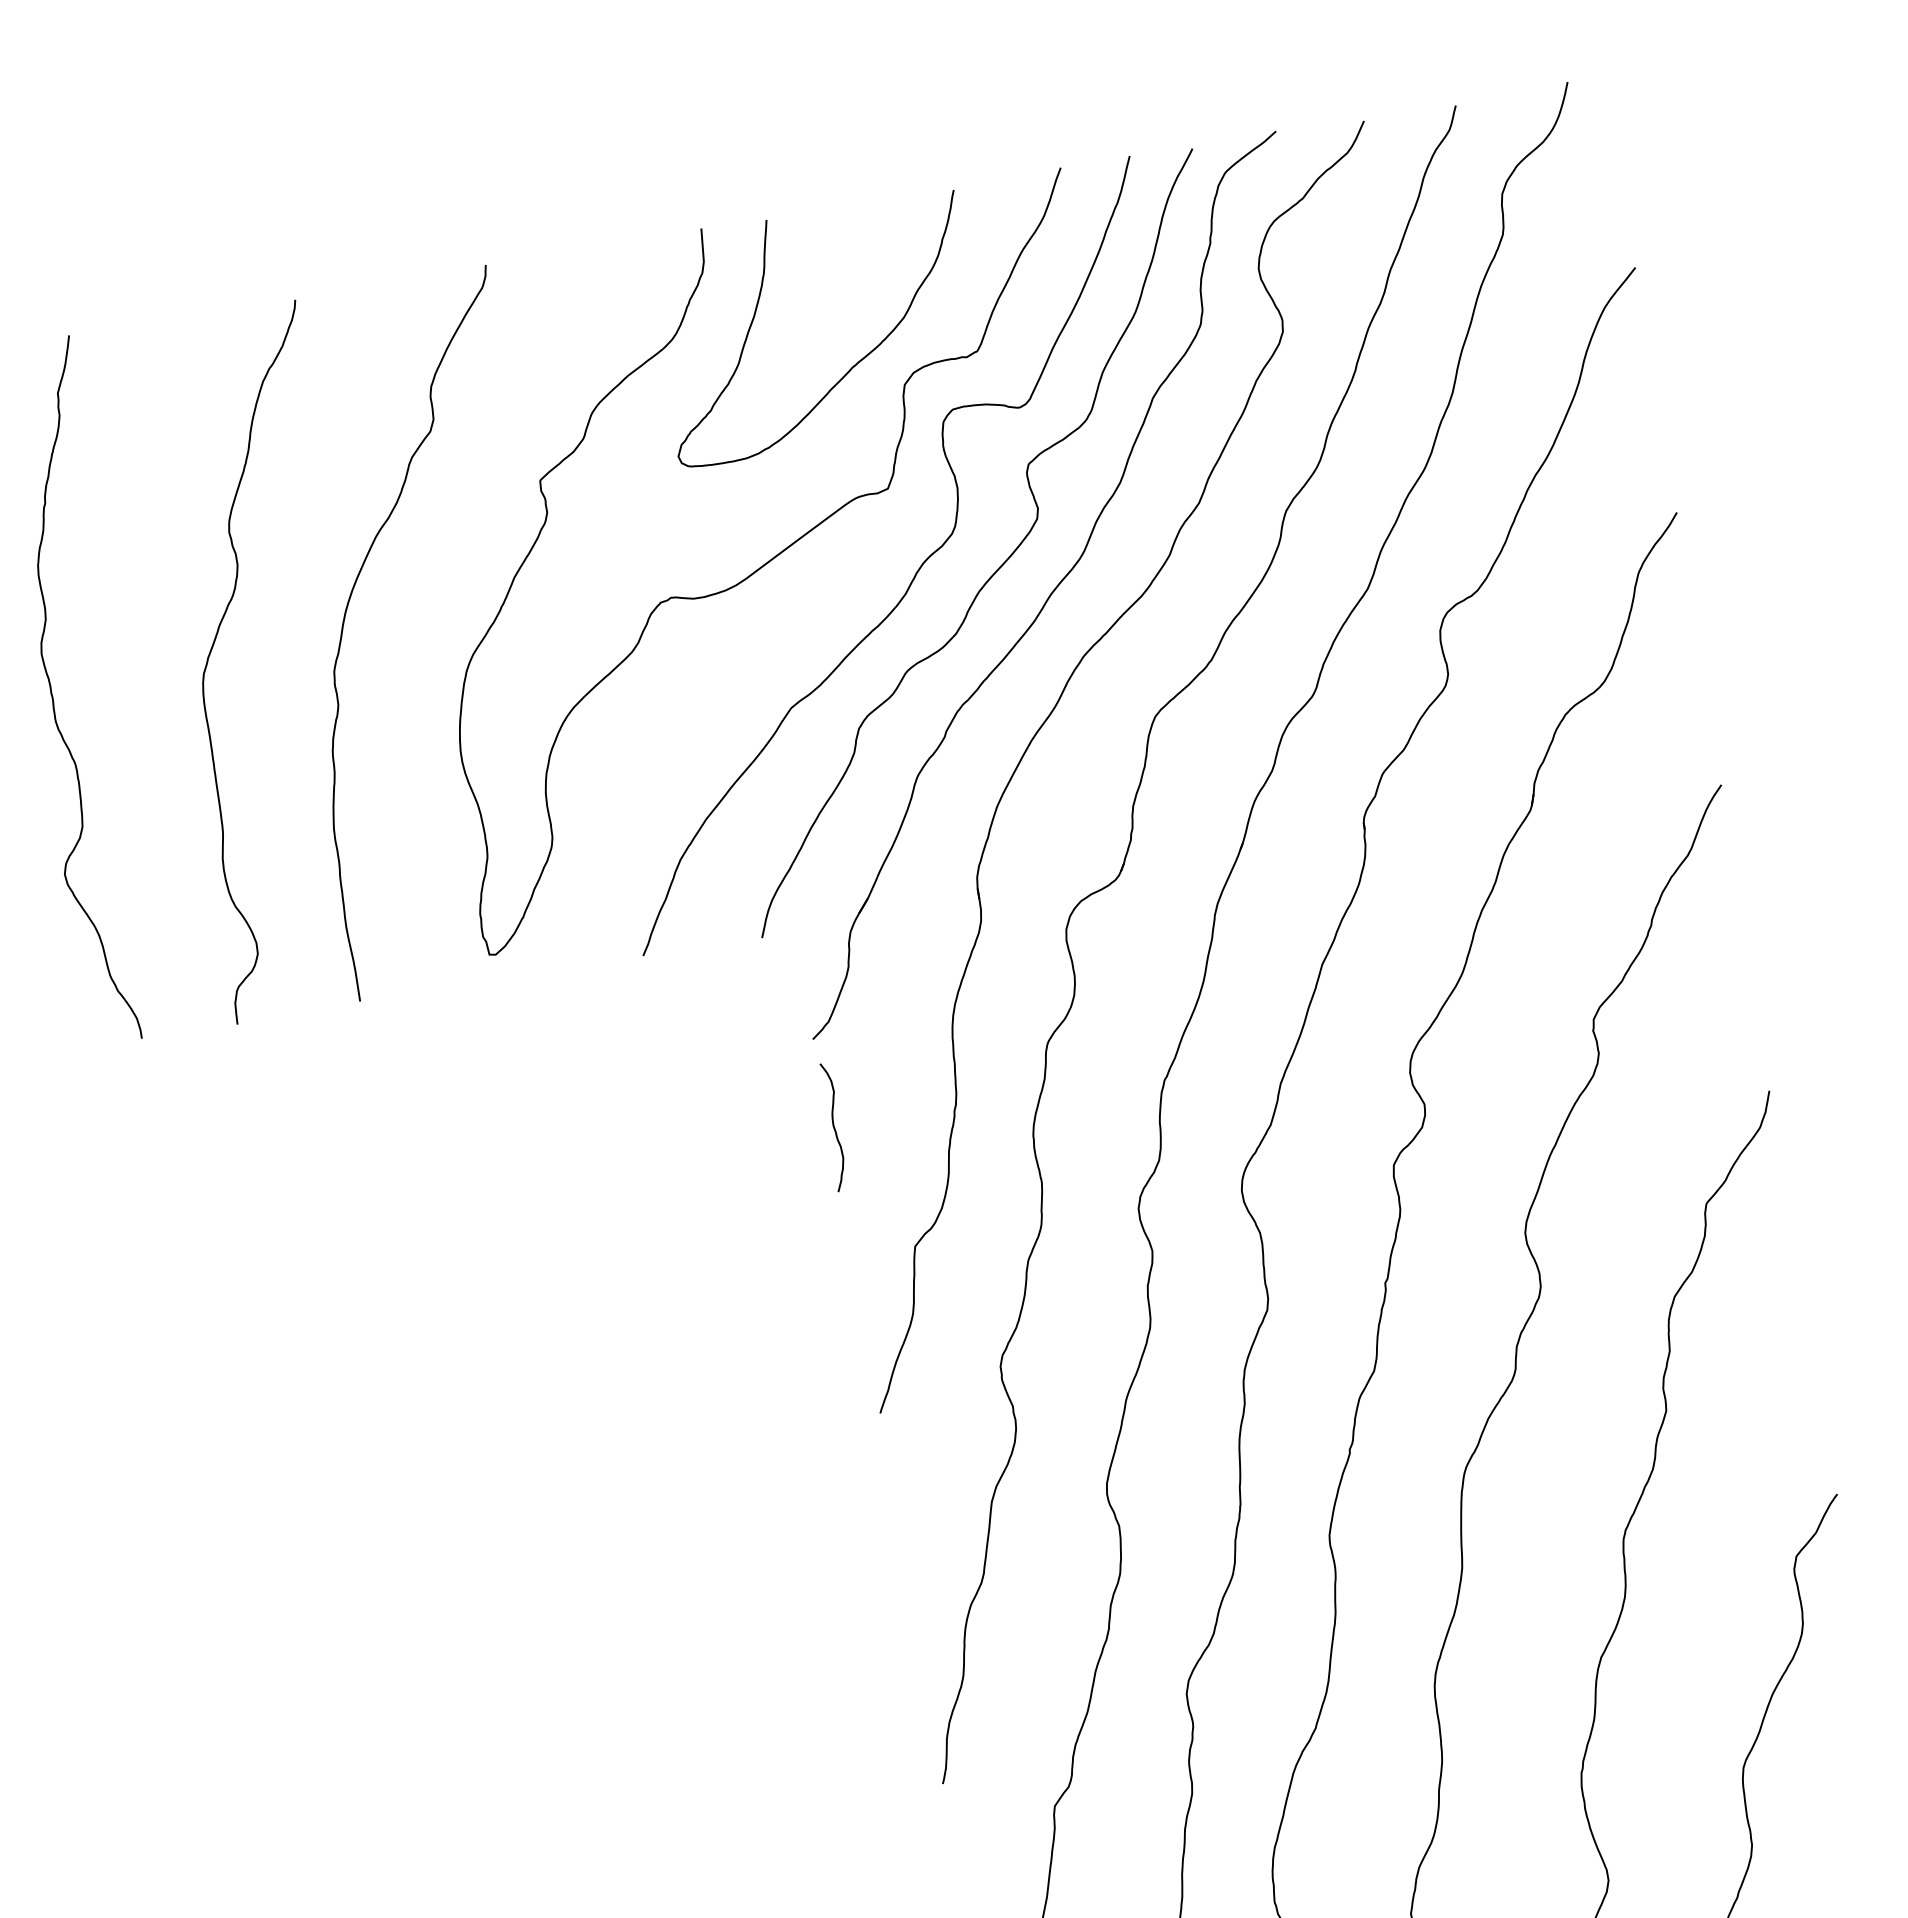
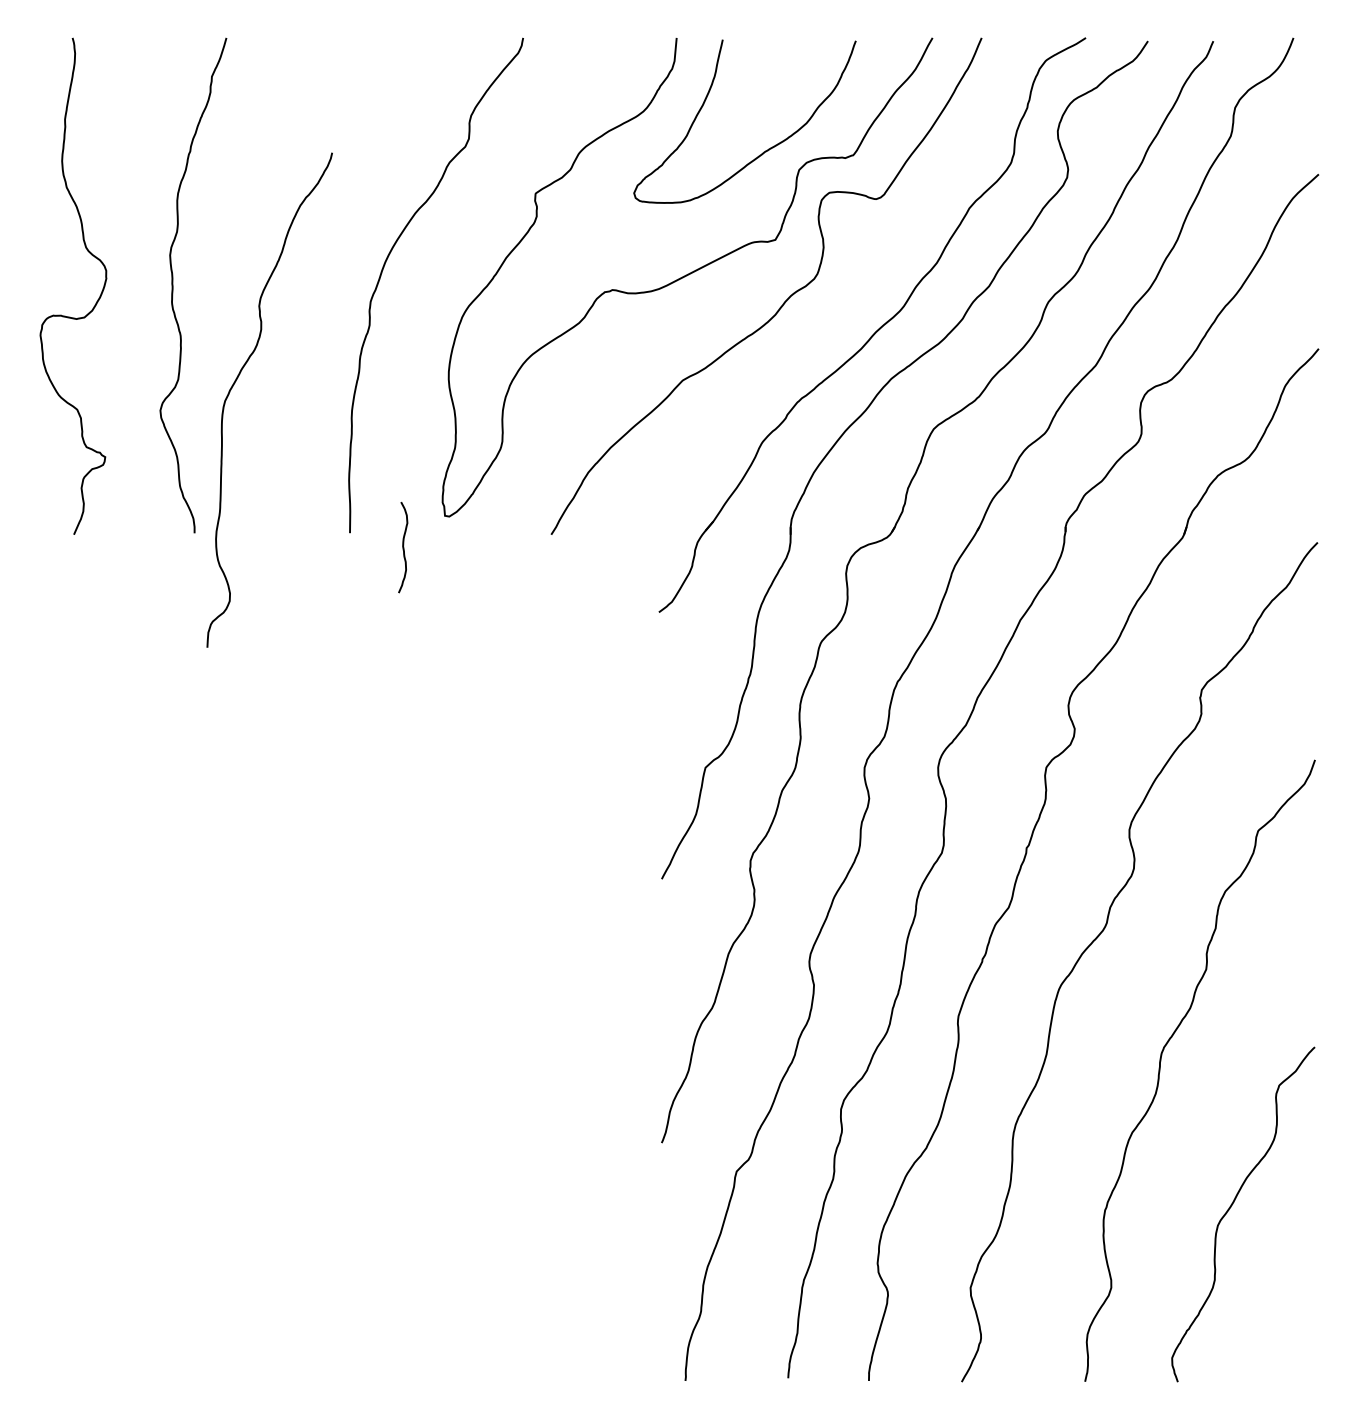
curve: (999, 566) -> (843, 306), removed
curve: (214, 646) -> (235, 383), moved
curve: (834, 1127) -> (403, 547), moved

